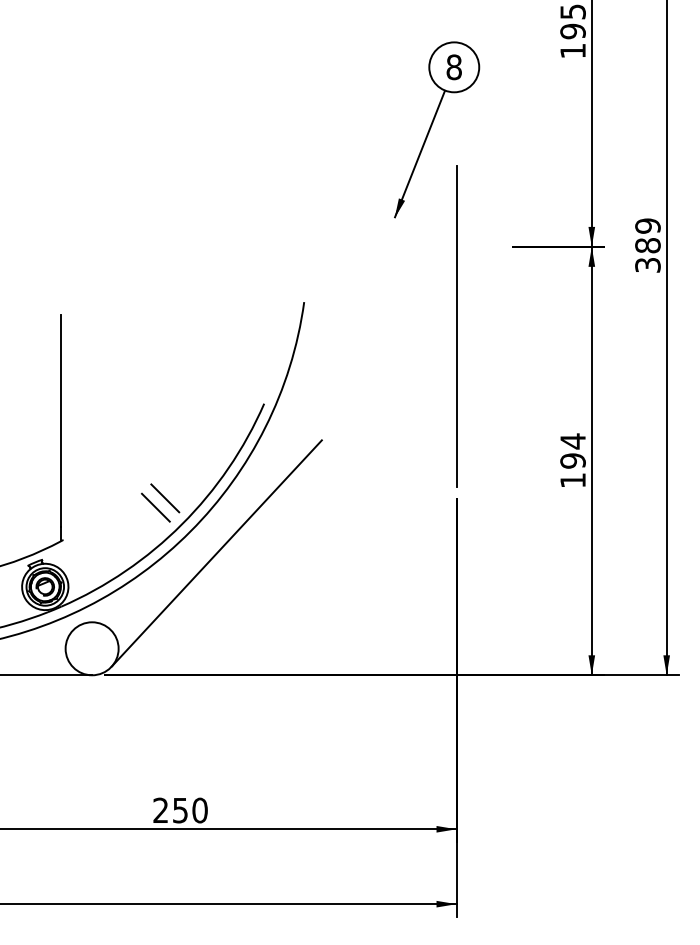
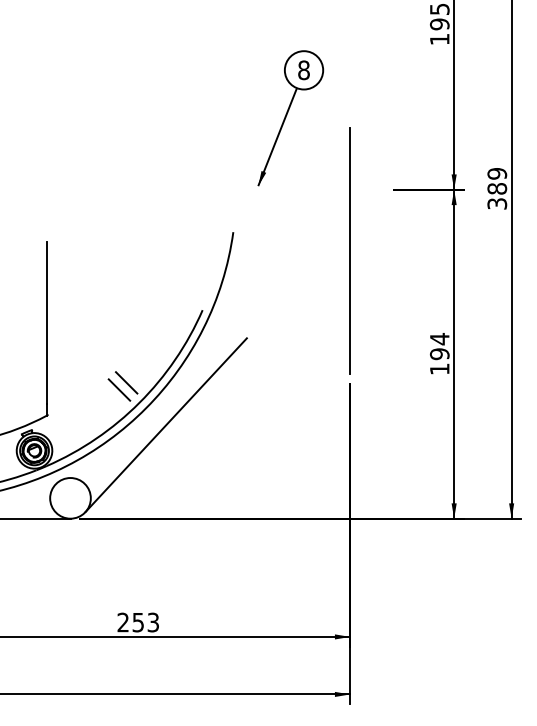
part: (431, 128) -> (286, 117), moved
text: (199, 810) -> (152, 622), 250 -> 253

